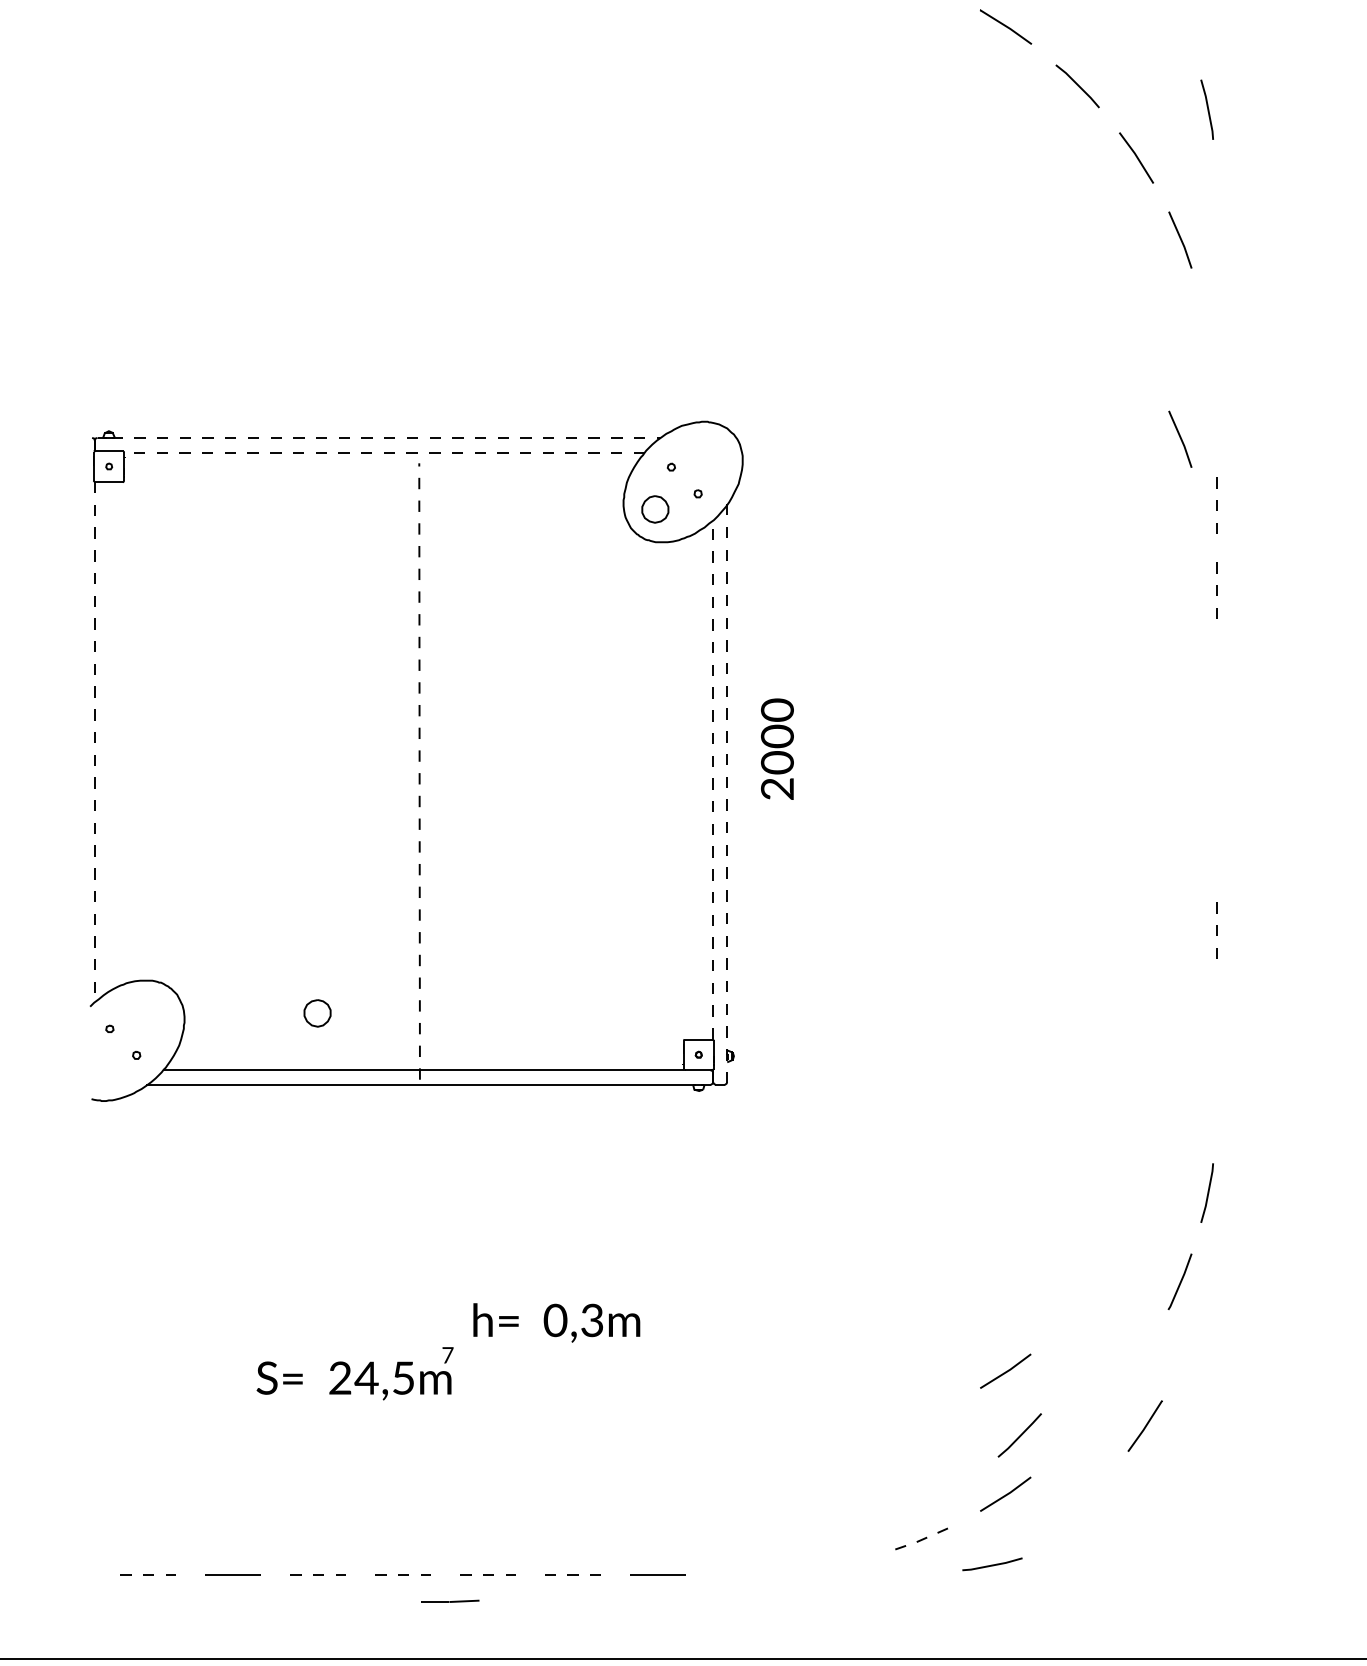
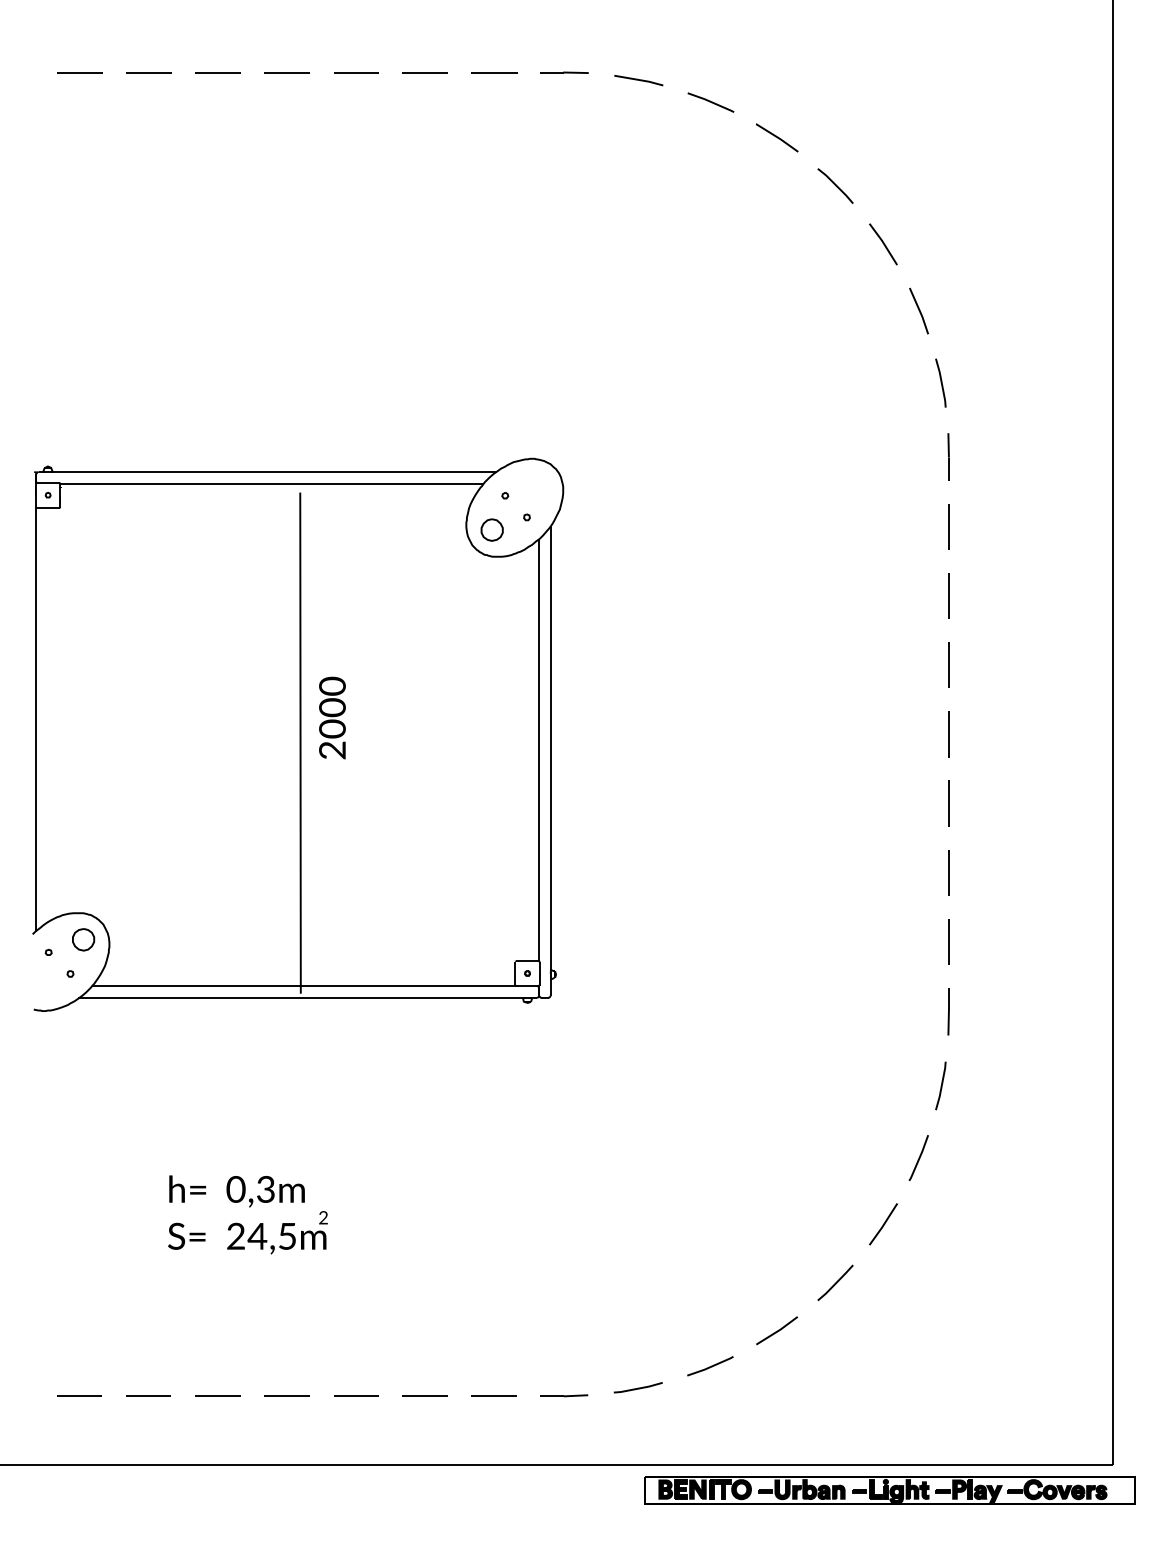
line: (1206, 108) -> (940, 382), moved
line: (1216, 418) -> (948, 456), added
line: (386, 437) -> (273, 471), dashed -> solid
line: (1179, 438) -> (918, 472), removed
line: (383, 452) -> (271, 483), dashed -> solid
line: (1216, 506) -> (948, 527), dashed -> solid
line: (1216, 591) -> (948, 596), dashed -> solid
line: (1216, 674) -> (948, 664), added
line: (94, 742) -> (36, 719), dashed -> solid
text: (777, 748) -> (332, 717), moved
line: (1216, 760) -> (948, 734), added
line: (419, 771) -> (300, 743), dashed -> solid
line: (713, 779) -> (539, 749), dashed -> solid
line: (727, 794) -> (550, 761), dashed -> solid
line: (1216, 845) -> (948, 803), added
line: (1216, 931) -> (948, 873), dashed -> solid
part: (317, 1013) -> (83, 939), moved
line: (1216, 1015) -> (948, 941), added
line: (1216, 1101) -> (948, 1011), added
text: (556, 1322) -> (236, 1191), moved
text: (447, 1354) -> (323, 1217), 7 -> 2
line: (1006, 1370) -> (777, 1230), removed
line: (1145, 1426) -> (883, 1224), moved
line: (1019, 1434) -> (835, 1282), moved
line: (923, 1538) -> (710, 1366), dashed -> solid
line: (991, 1564) -> (637, 1387), moved
line: (147, 1575) -> (79, 1396), dashed -> solid
line: (317, 1575) -> (217, 1396), dashed -> solid
line: (403, 1575) -> (287, 1396), dashed -> solid
line: (488, 1575) -> (356, 1396), dashed -> solid
line: (572, 1575) -> (424, 1396), dashed -> solid
line: (450, 1600) -> (564, 1395), moved

